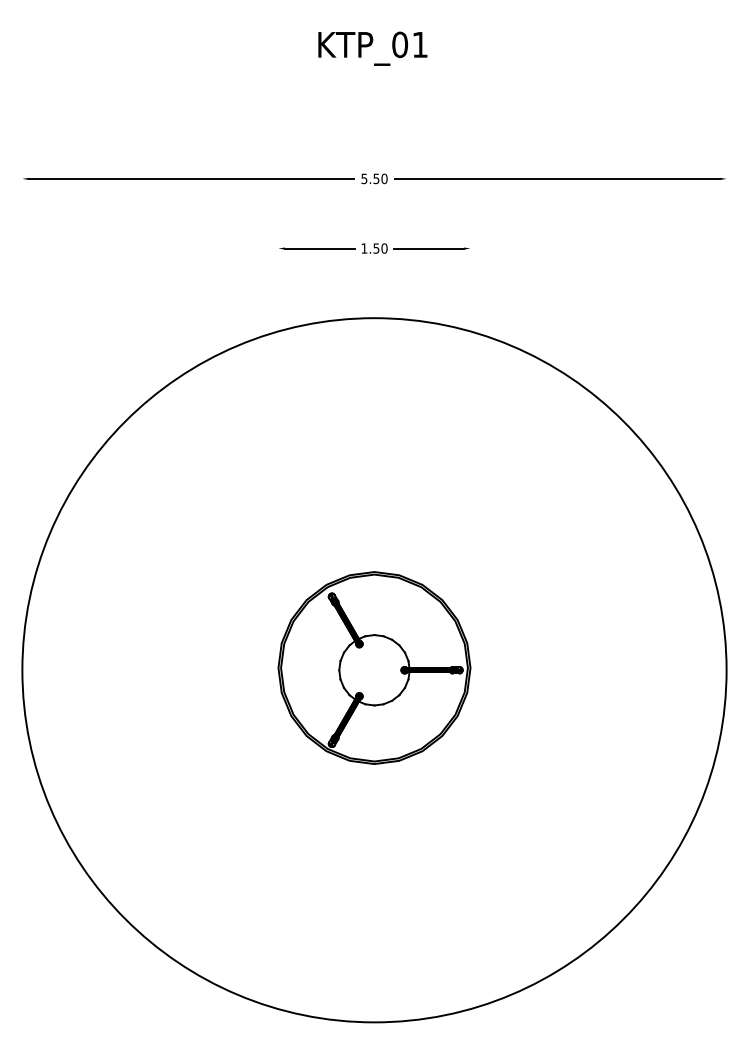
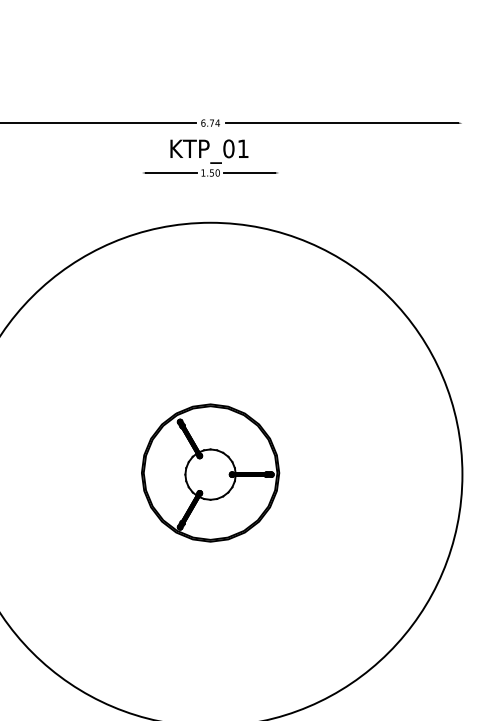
text: (372, 48) -> (209, 151), moved
text: (374, 178) -> (210, 122), 5.50 -> 6.74

